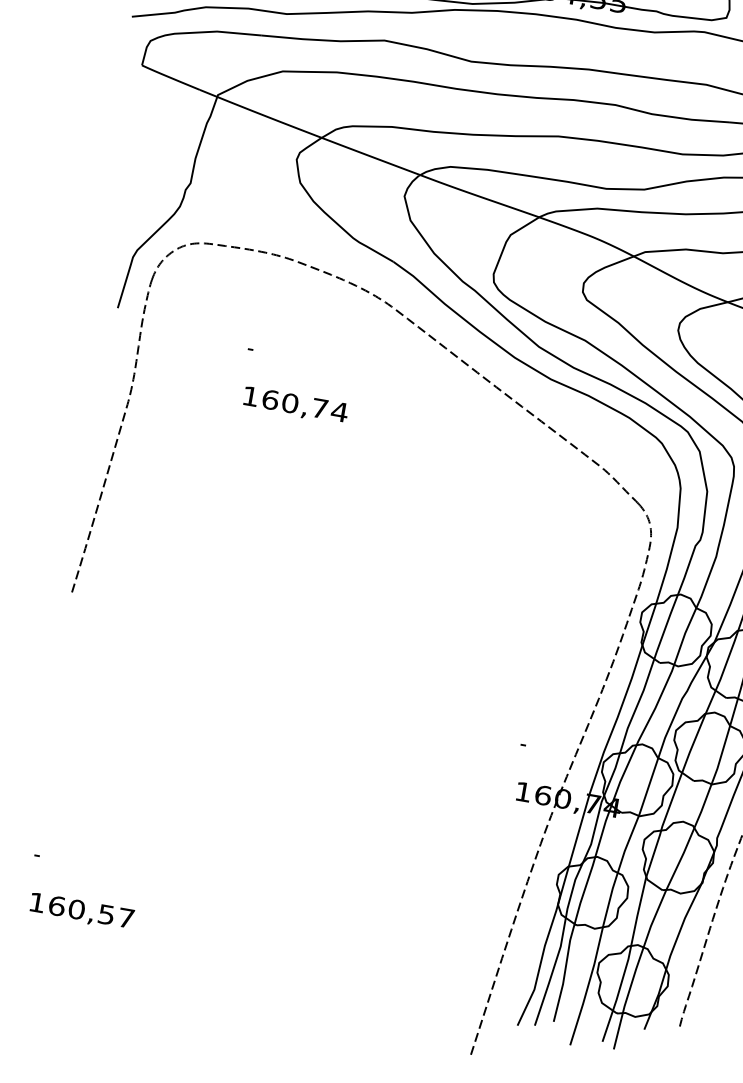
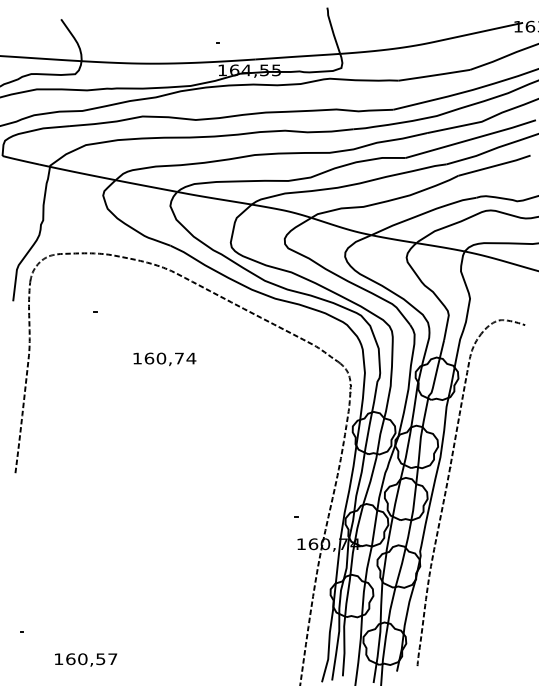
text: (295, 405) -> (164, 359), moved
text: (82, 911) -> (86, 659), moved

